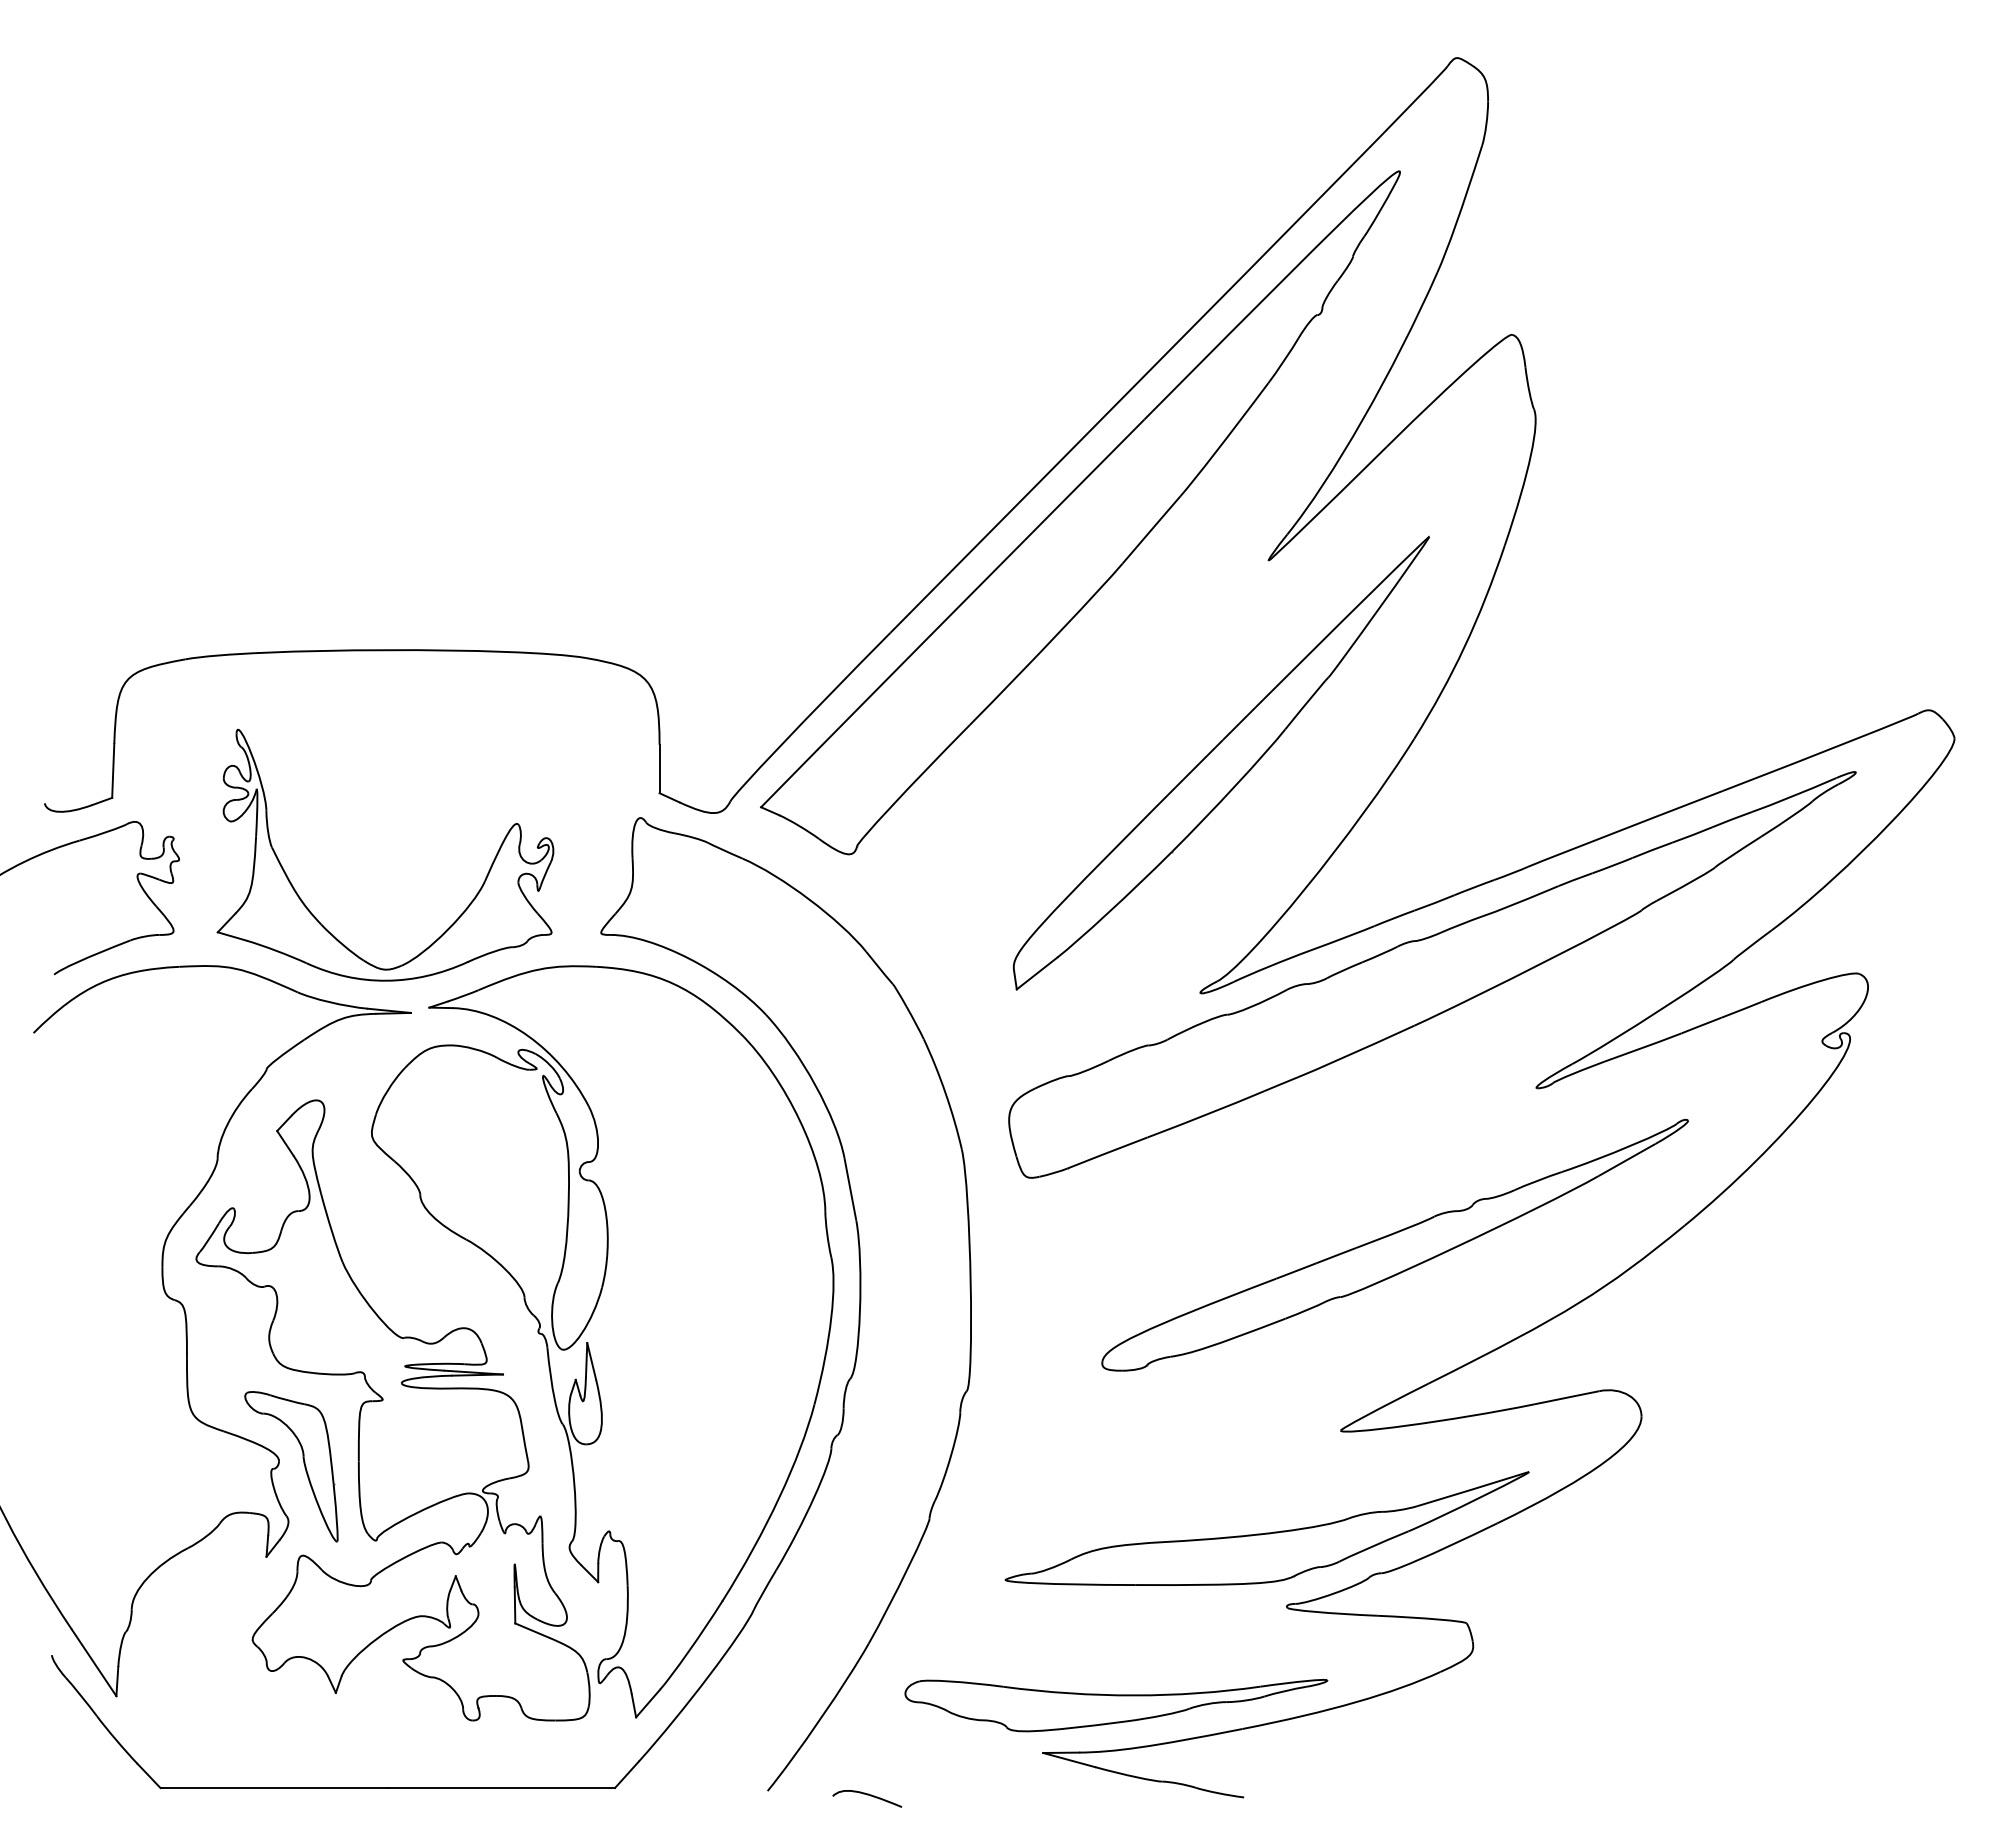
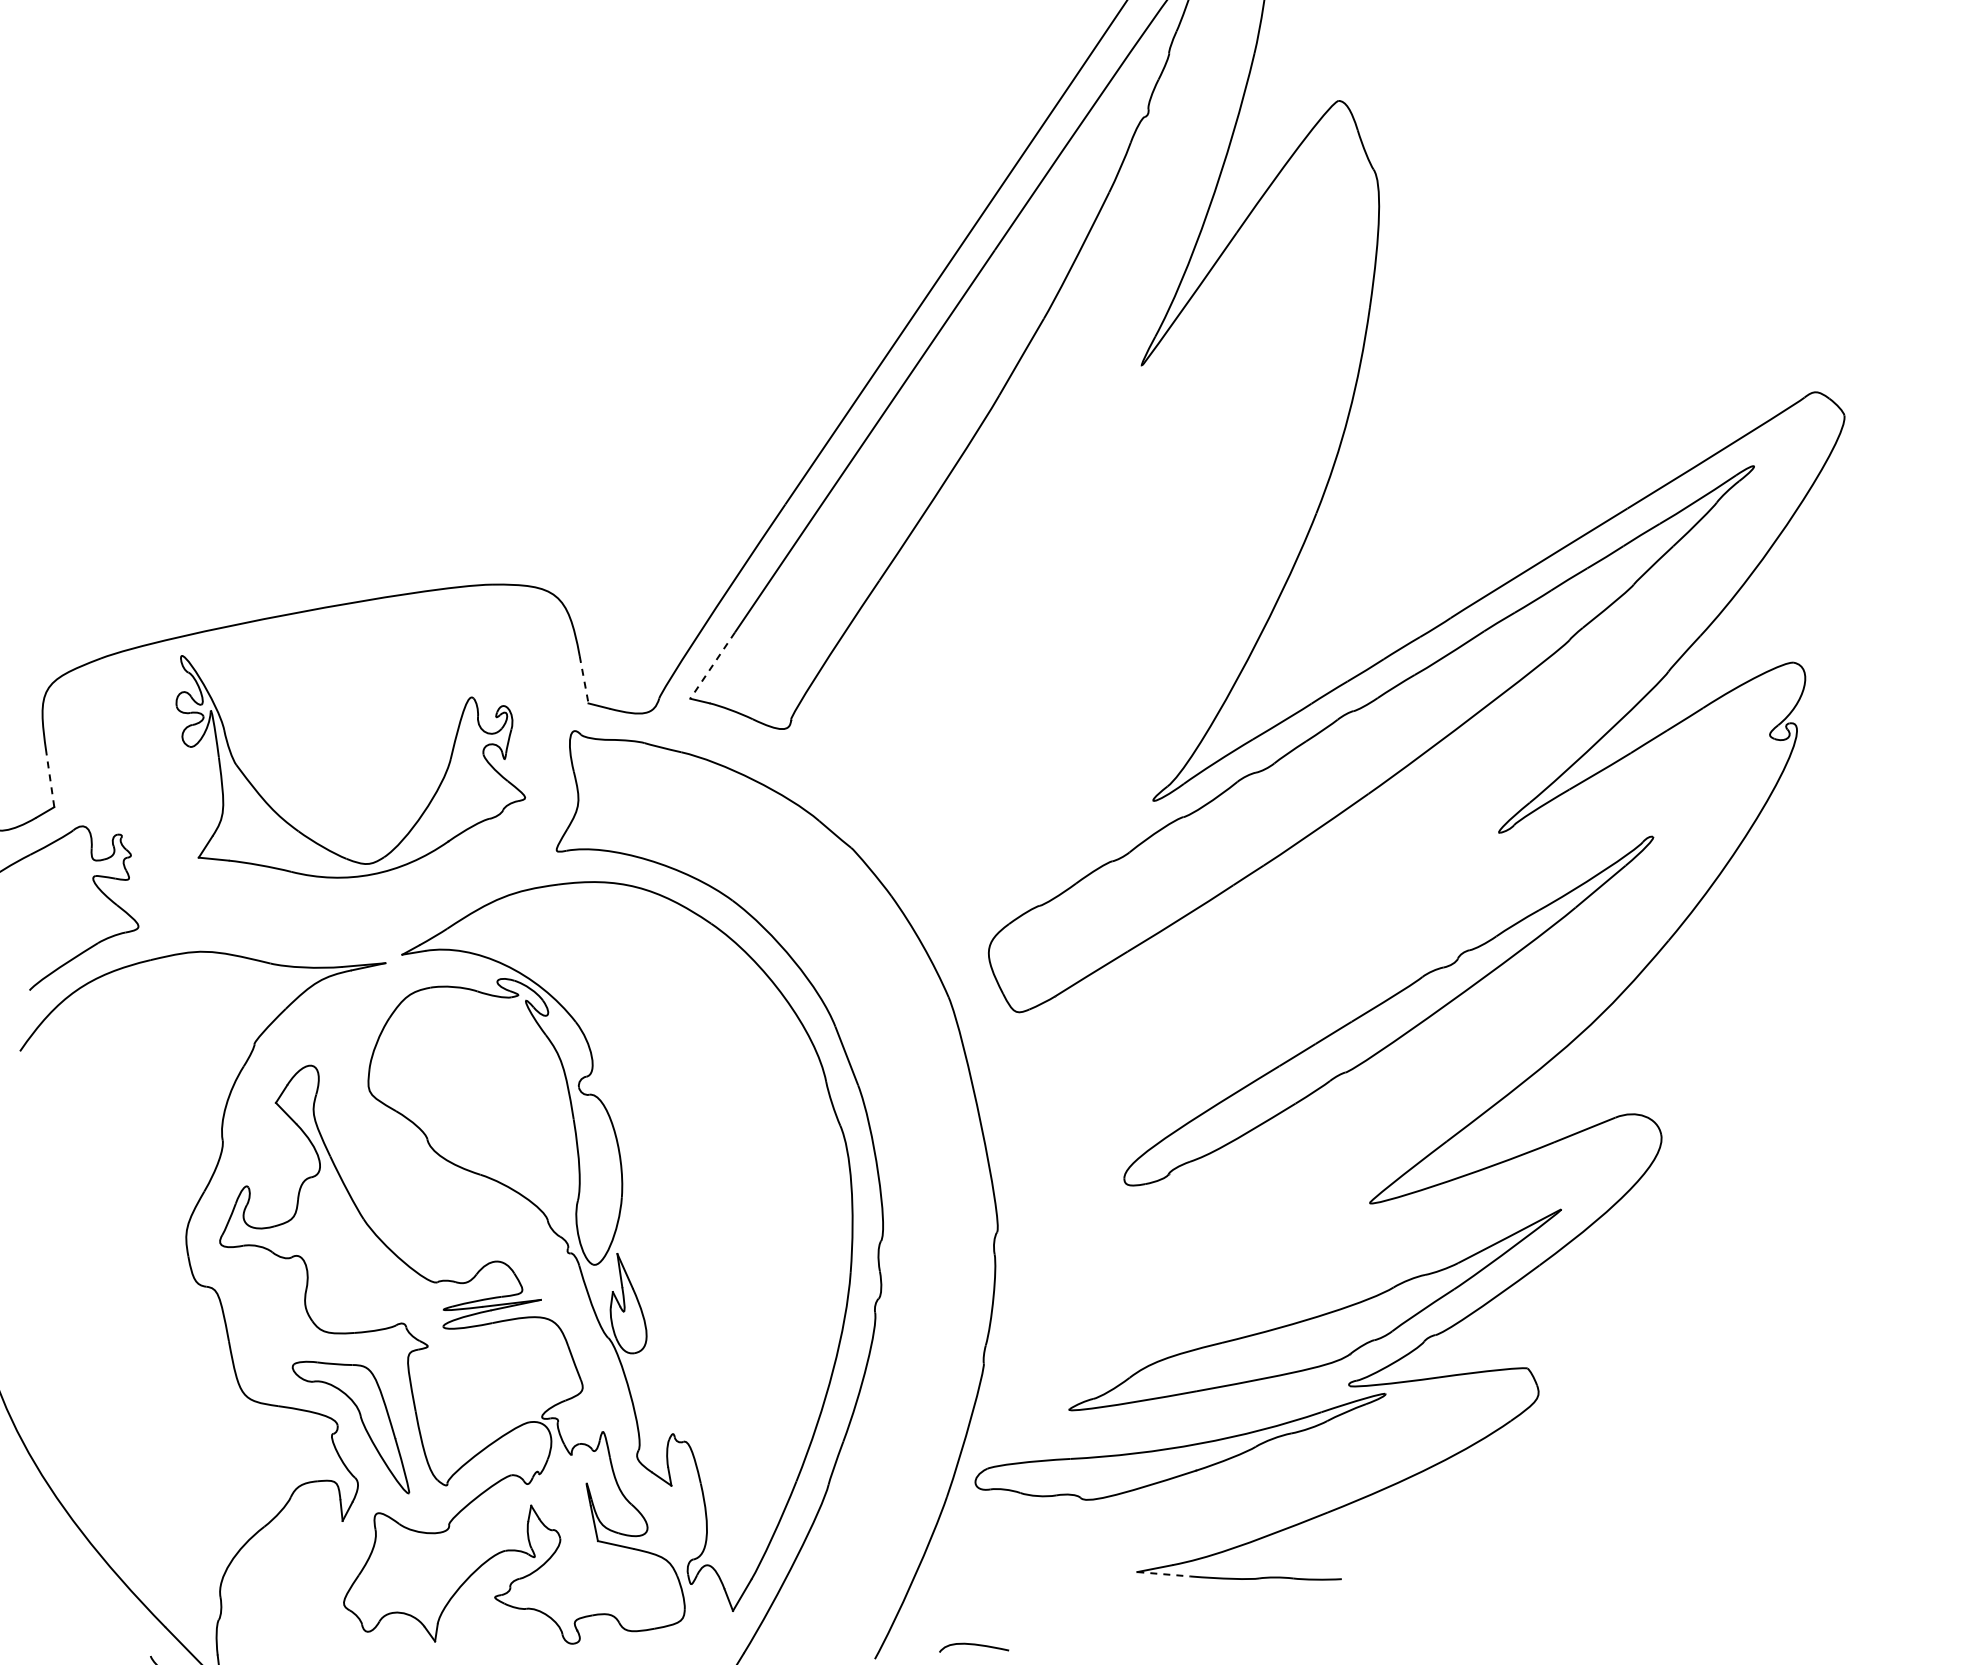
part: (1220, 762) -> (1131, 571), removed
line: (659, 769) -> (584, 680), solid -> dashed
line: (113, 770) -> (50, 780), solid -> dashed
line: (788, 778) -> (711, 665), solid -> dashed
part: (316, 917) -> (292, 825), moved
part: (1116, 1705) -> (1184, 1456), moved
line: (1069, 1760) -> (1164, 1574), solid -> dashed

